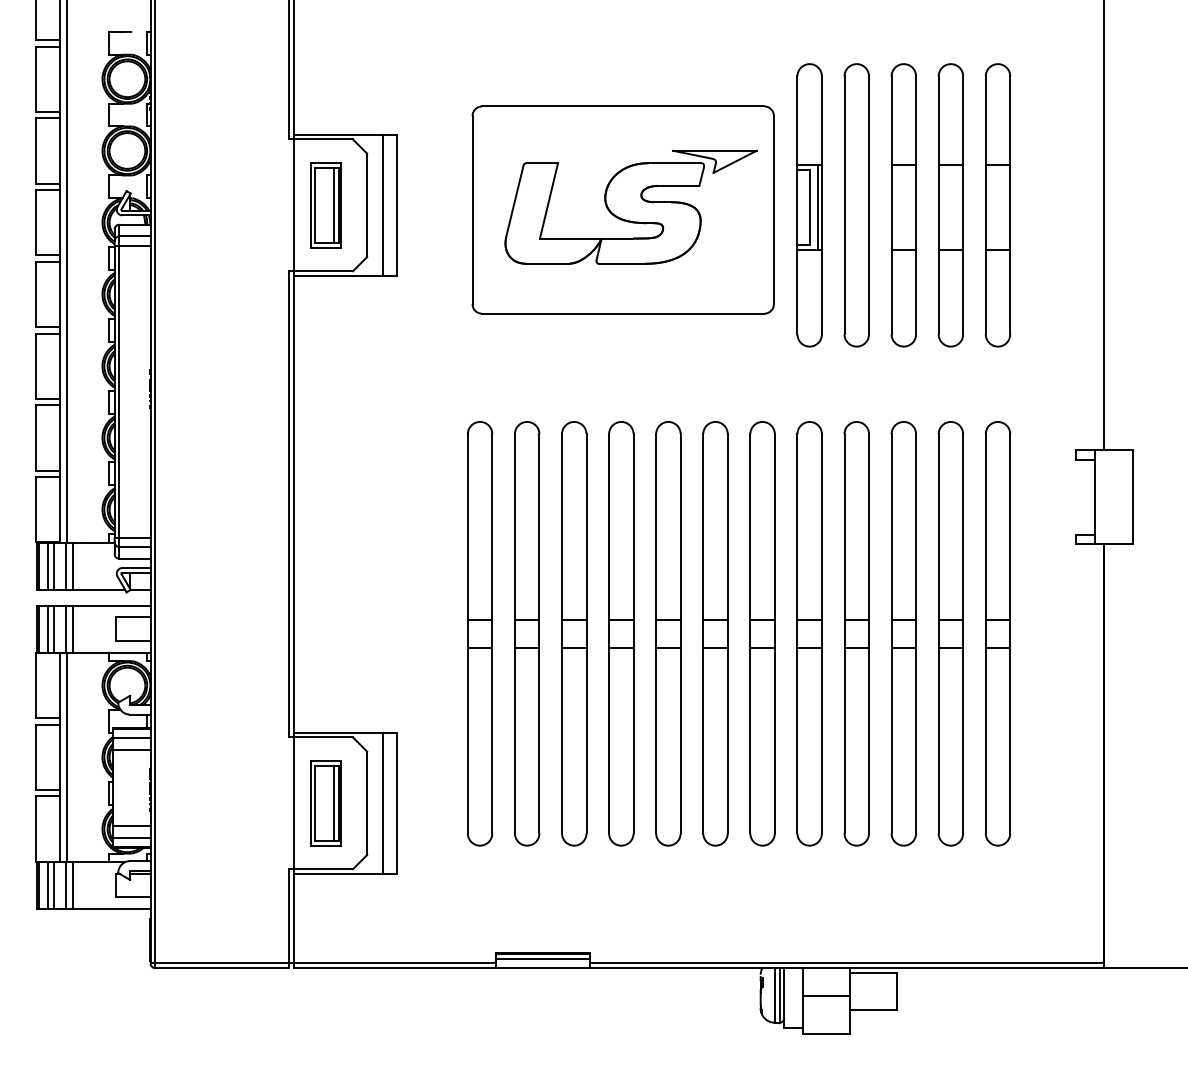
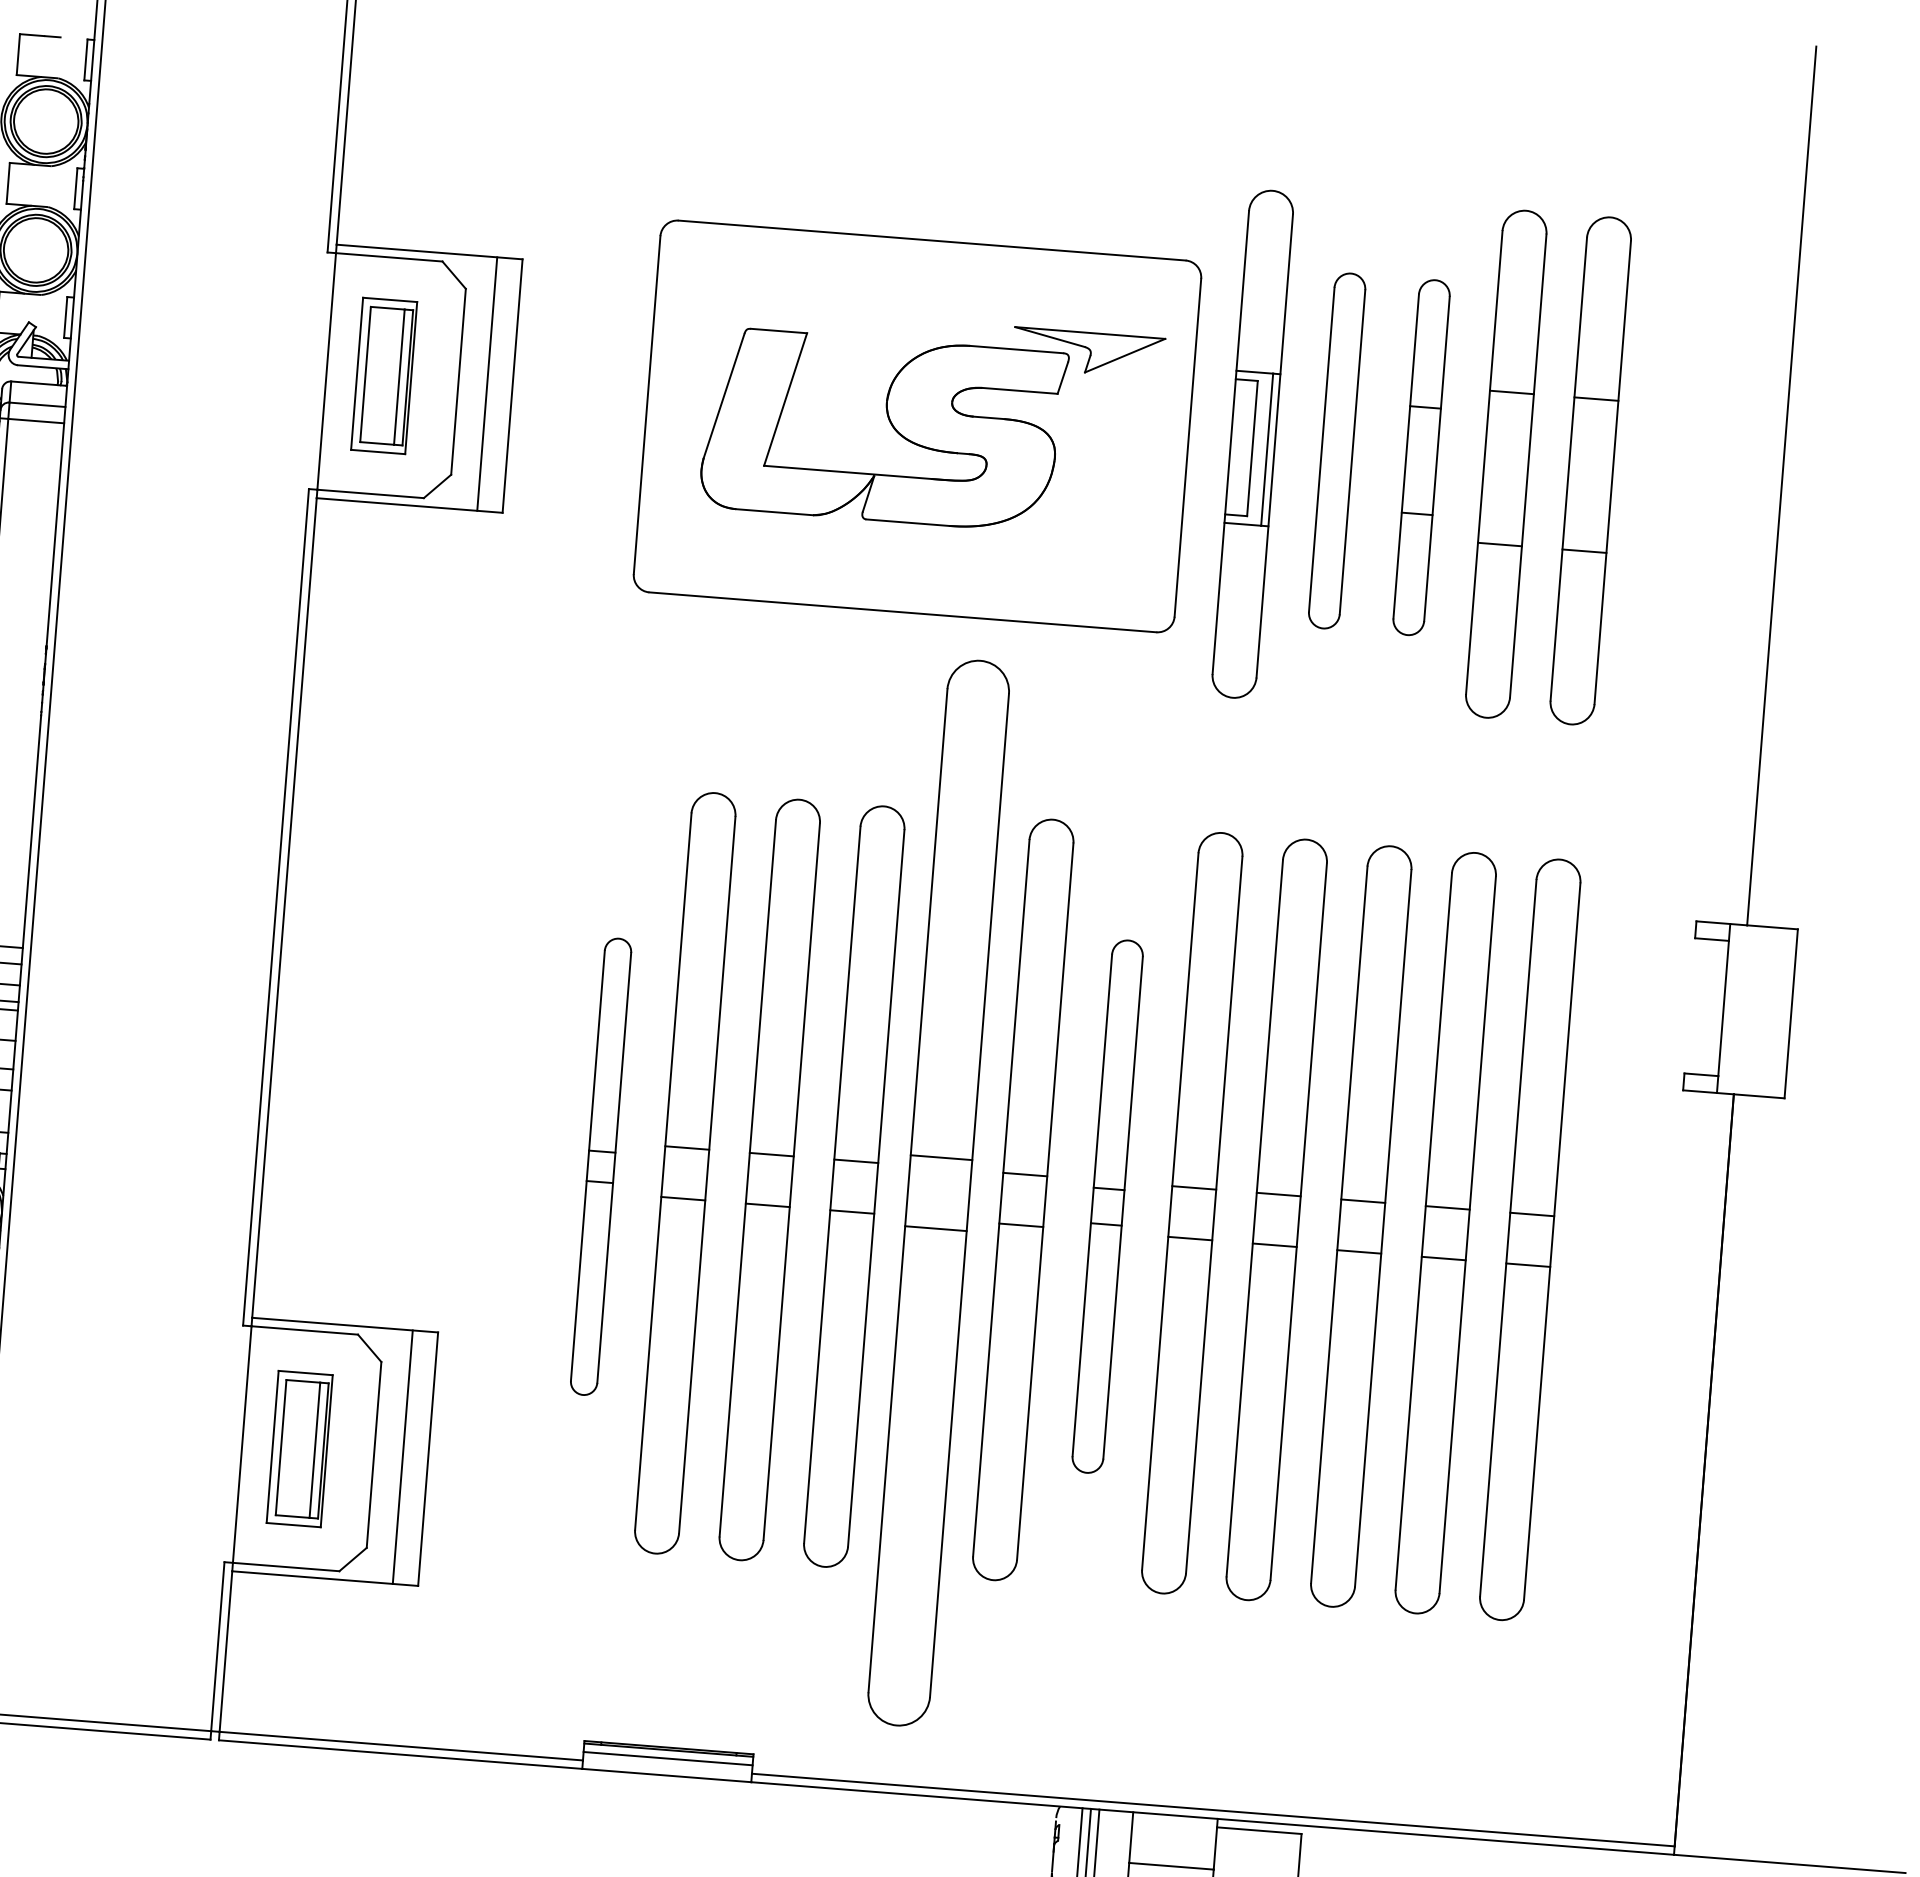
part: (856, 205) -> (1336, 451), size x0.7
part: (903, 205) -> (1421, 457), size x0.7
part: (480, 633) -> (601, 1166), size x0.6
part: (668, 633) -> (938, 1192), size x1.4
part: (762, 633) -> (1107, 1206), size x0.7

